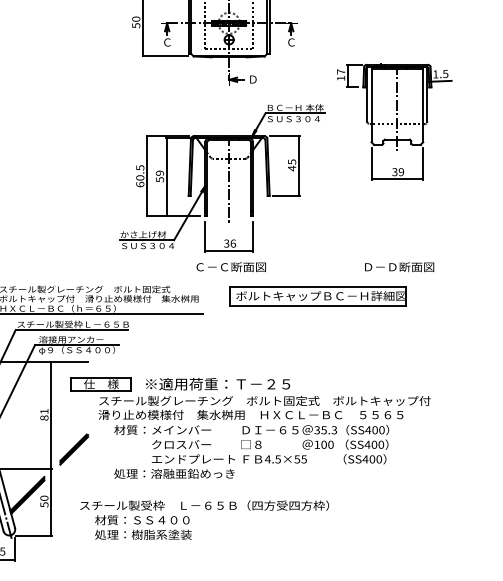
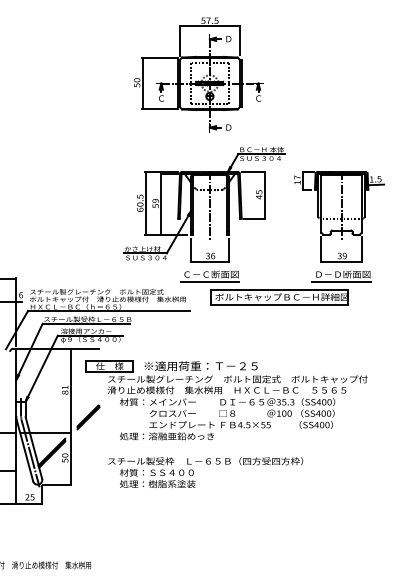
part: (394, 121) -> (339, 216), moved
line: (228, 277) -> (209, 282), added
line: (397, 277) -> (341, 282), added
text: (204, 519) -> (205, 472), moved

